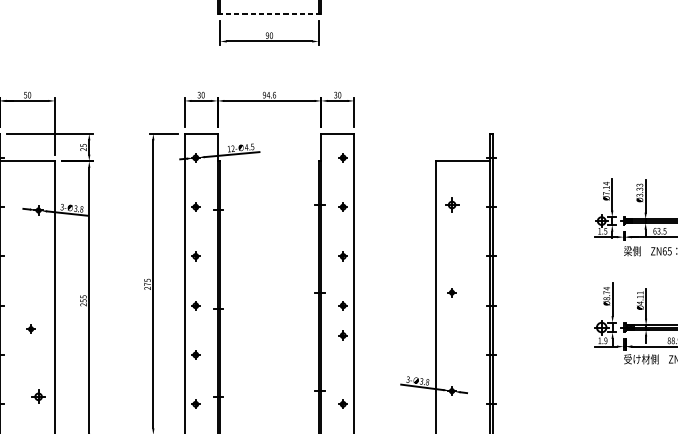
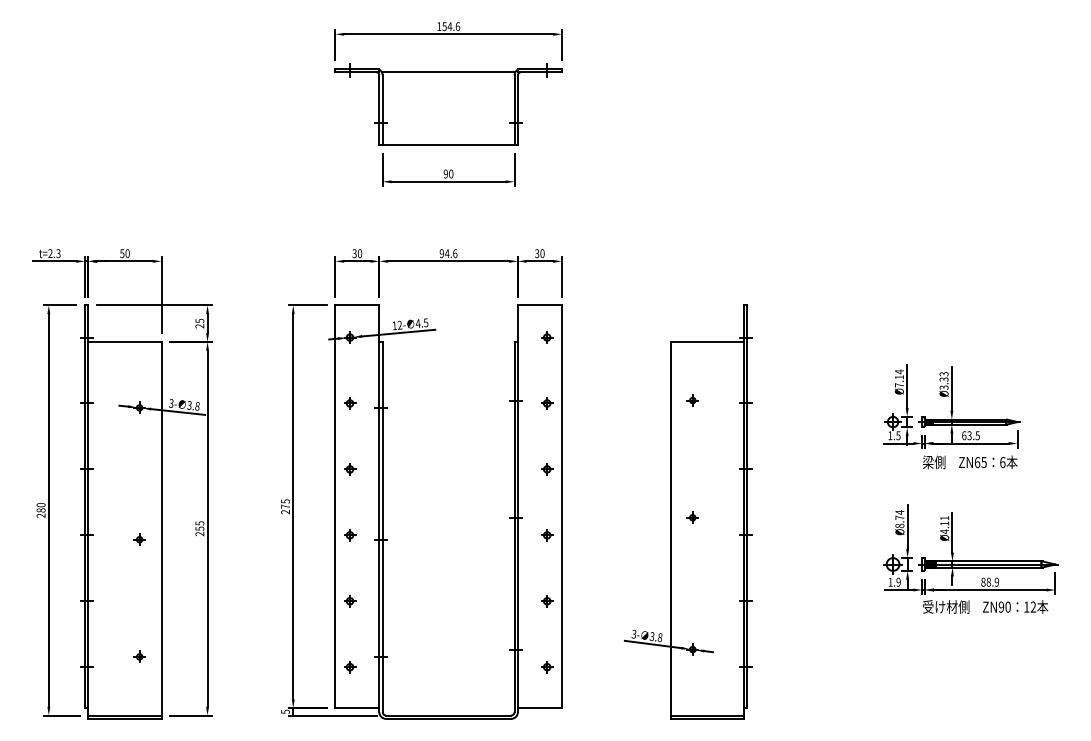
line: (270, 14) -> (449, 145), dashed -> solid
part: (451, 204) -> (692, 400), size x0.62
part: (30, 329) -> (139, 539), moved
part: (343, 335) -> (547, 601), moved
part: (38, 396) -> (139, 656), size x0.62

